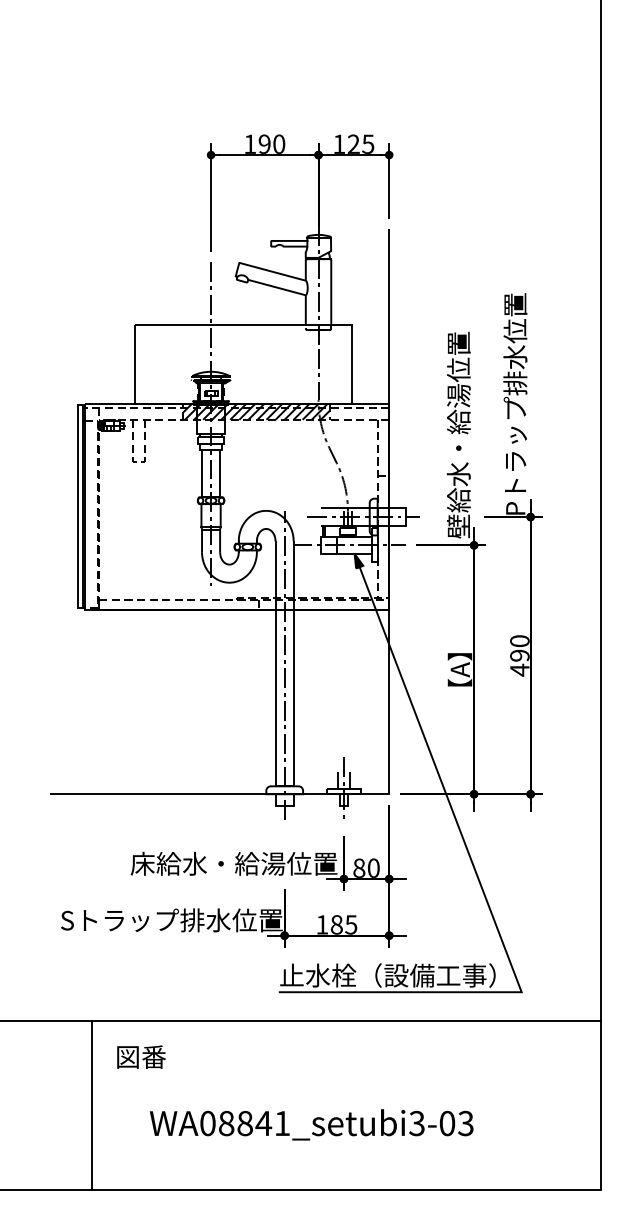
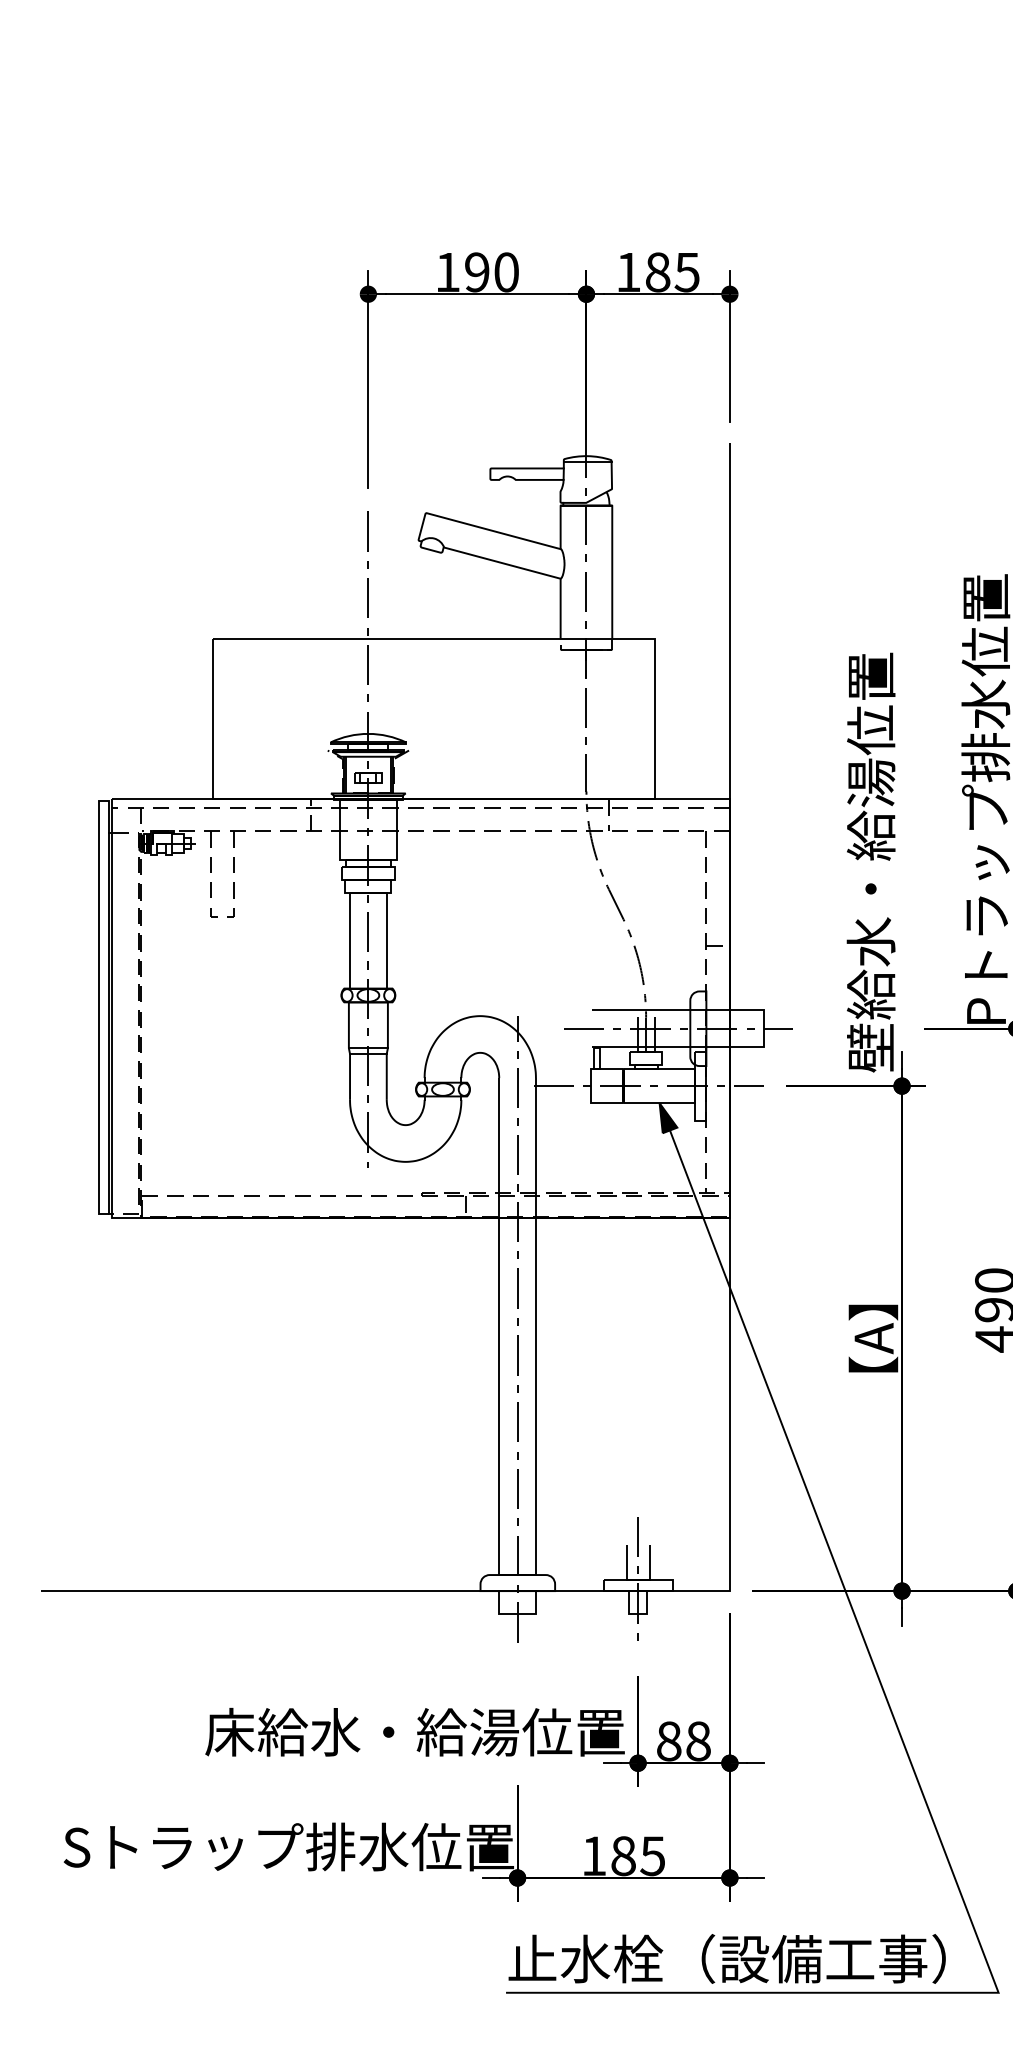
text: (353, 143) -> (657, 270), 125 -> 185
hatch: (255, 411) -> (458, 814), removed
text: (373, 868) -> (697, 1741), 80 -> 88

